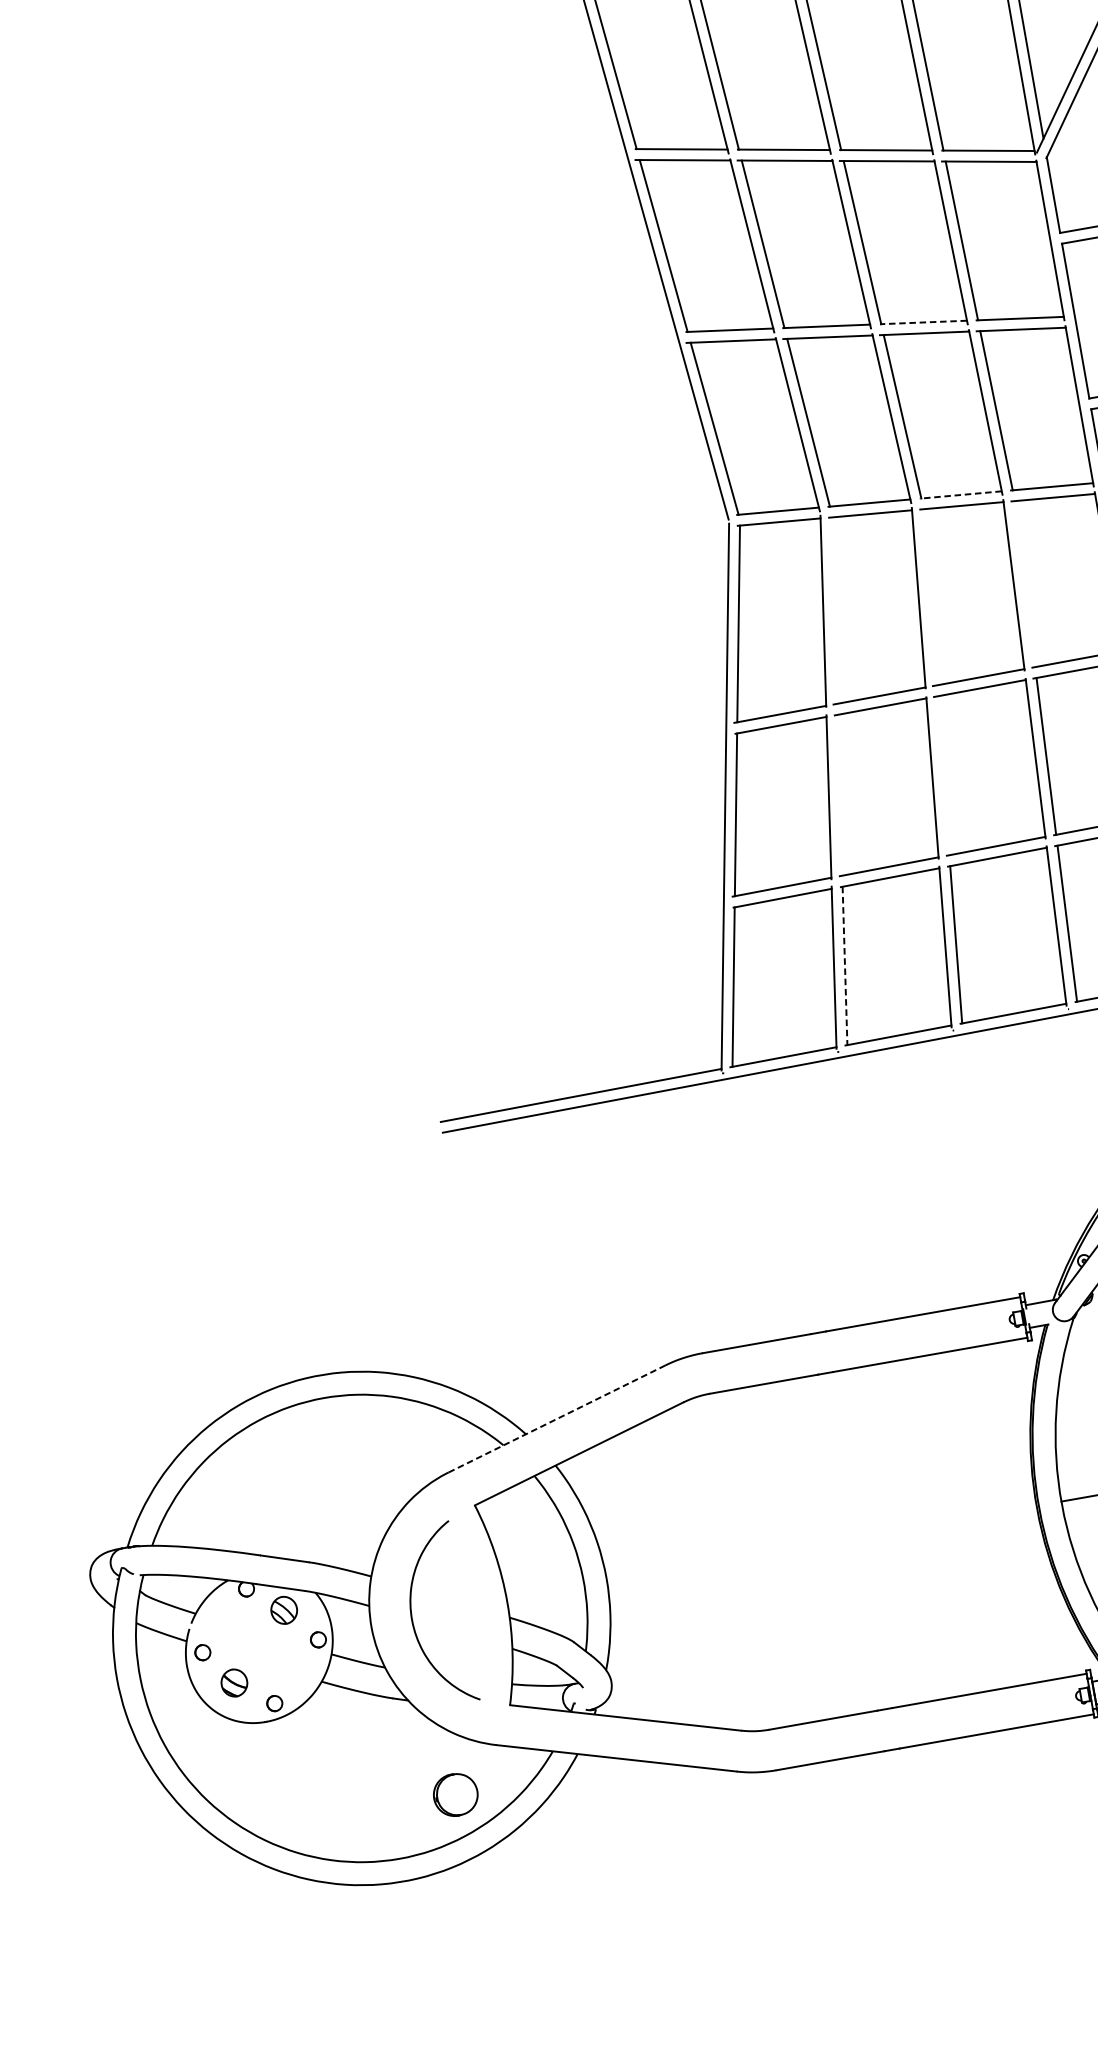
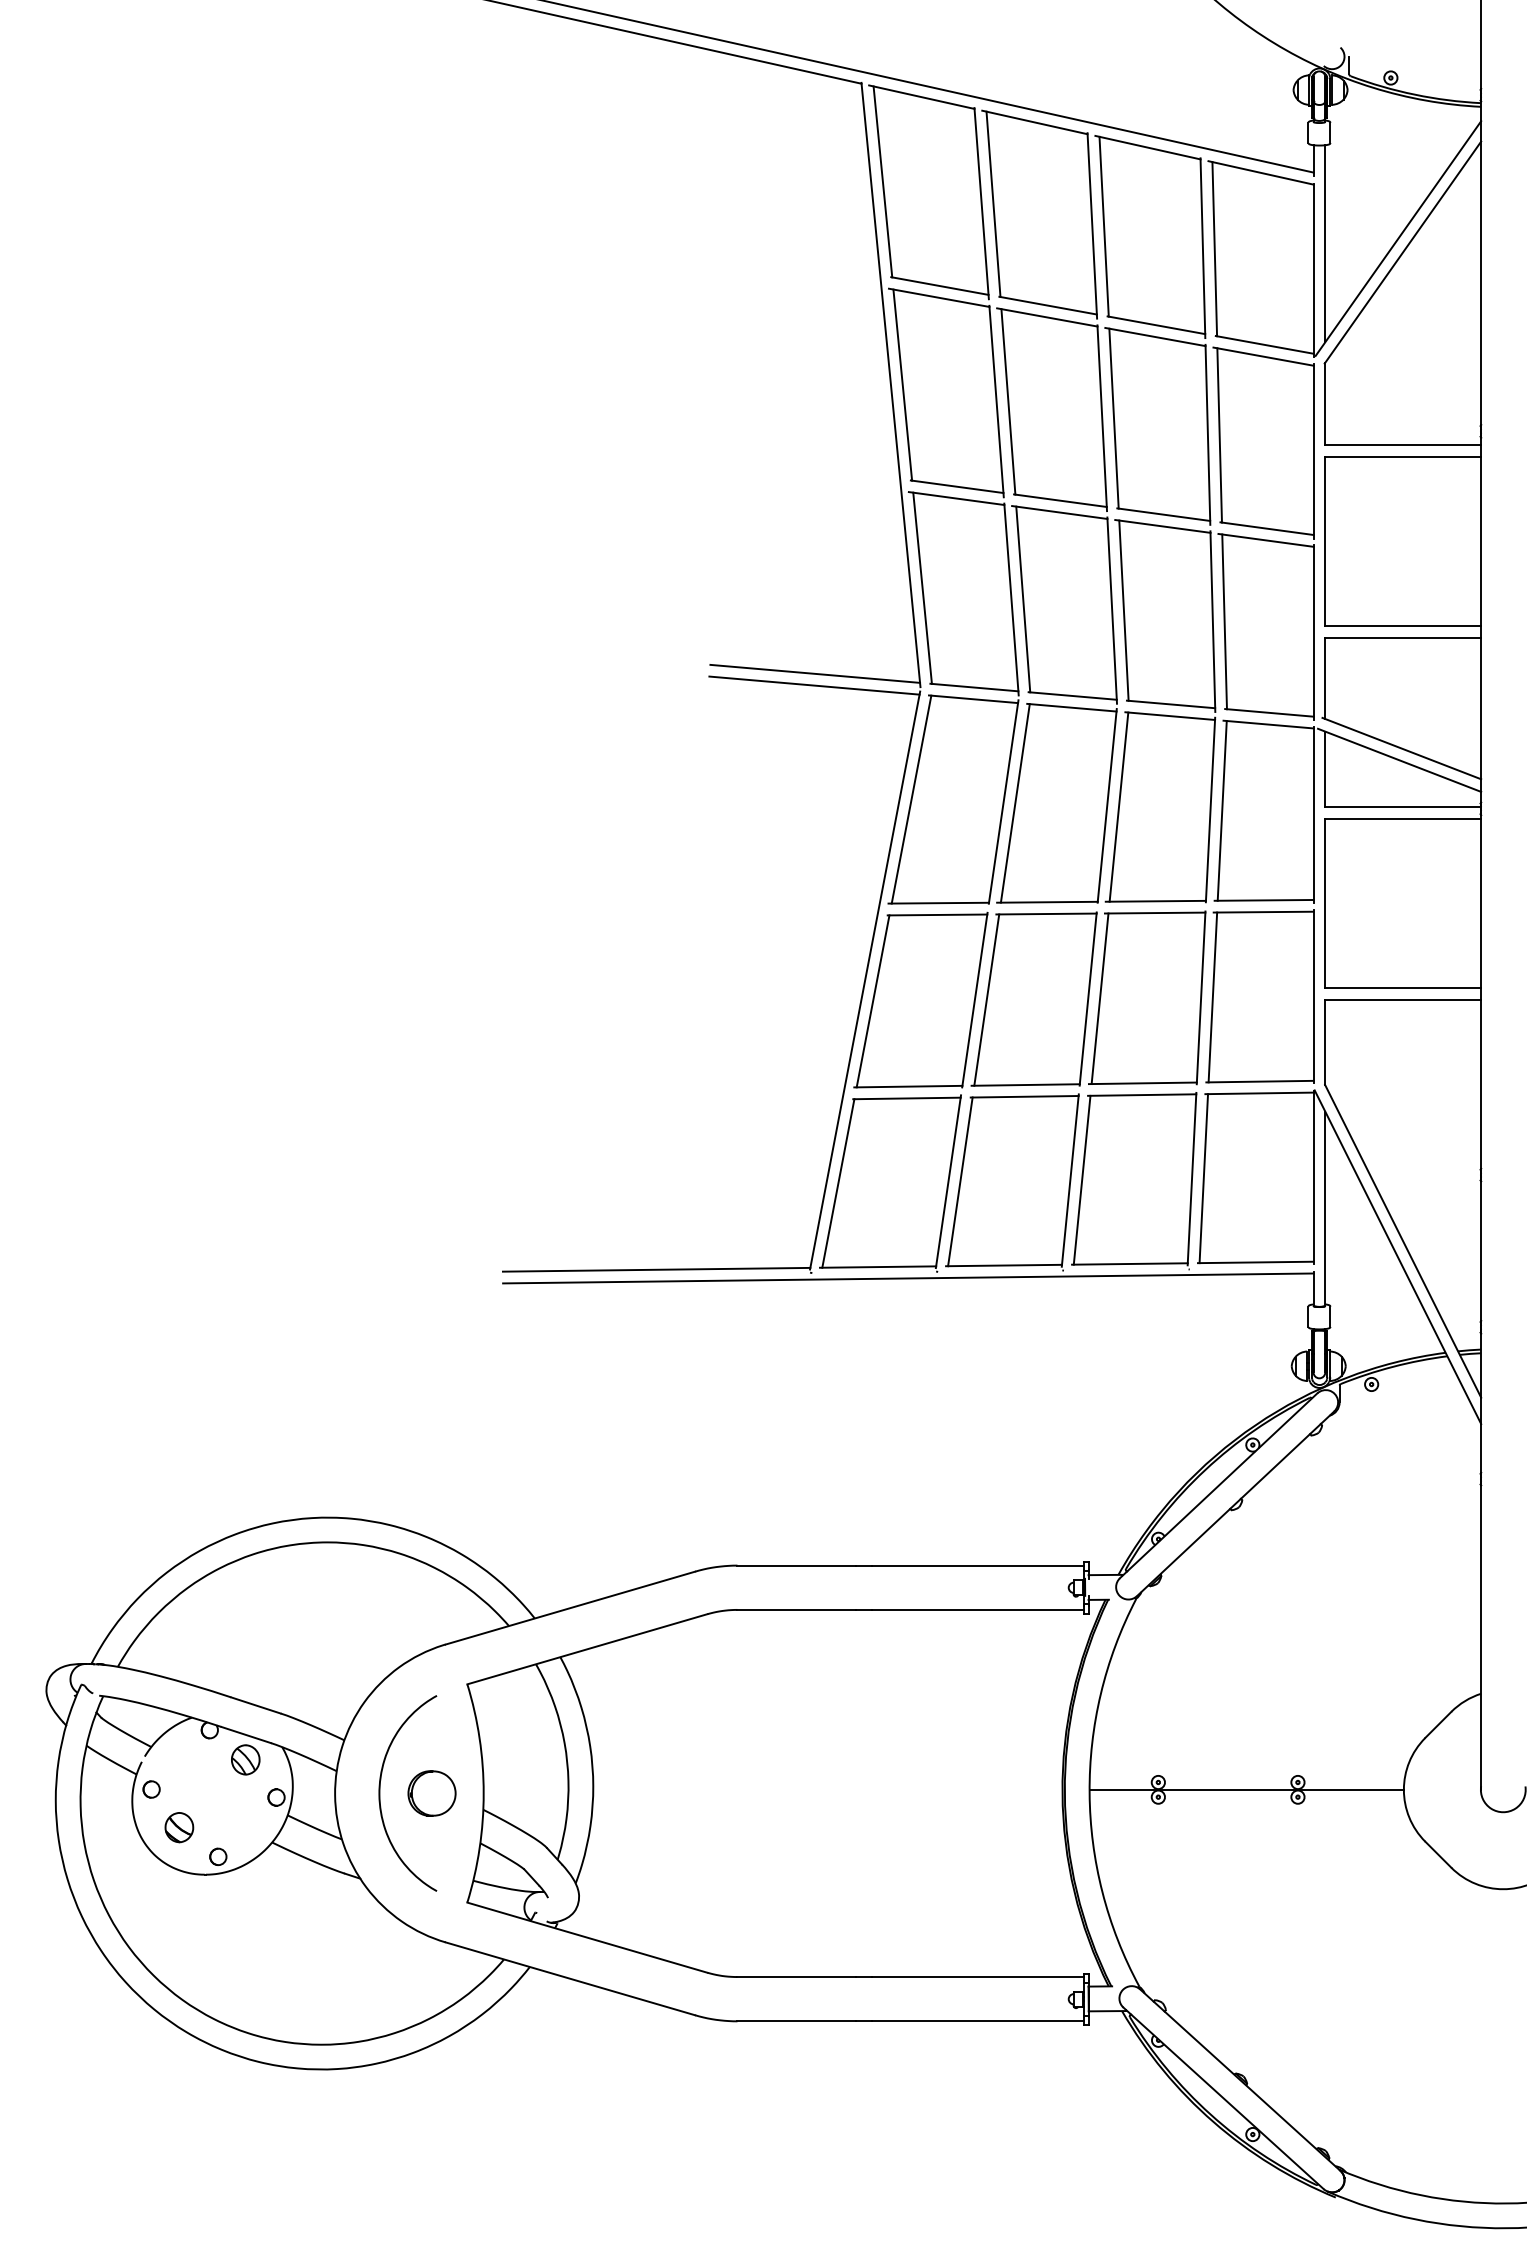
line: (923, 322) -> (1163, 514), dashed -> solid
line: (960, 495) -> (1170, 704), dashed -> solid
line: (630, 524) -> (815, 673), added
line: (631, 535) -> (814, 685), added
line: (1024, 583) -> (1221, 810), added
line: (929, 596) -> (1118, 806), added
line: (833, 610) -> (1014, 803), added
line: (942, 775) -> (1099, 998), added
line: (839, 794) -> (986, 999), added
line: (845, 966) -> (960, 1182), dashed -> solid
line: (557, 1419) -> (570, 1608), dashed -> solid
part: (455, 1794) -> (431, 1793), moved

